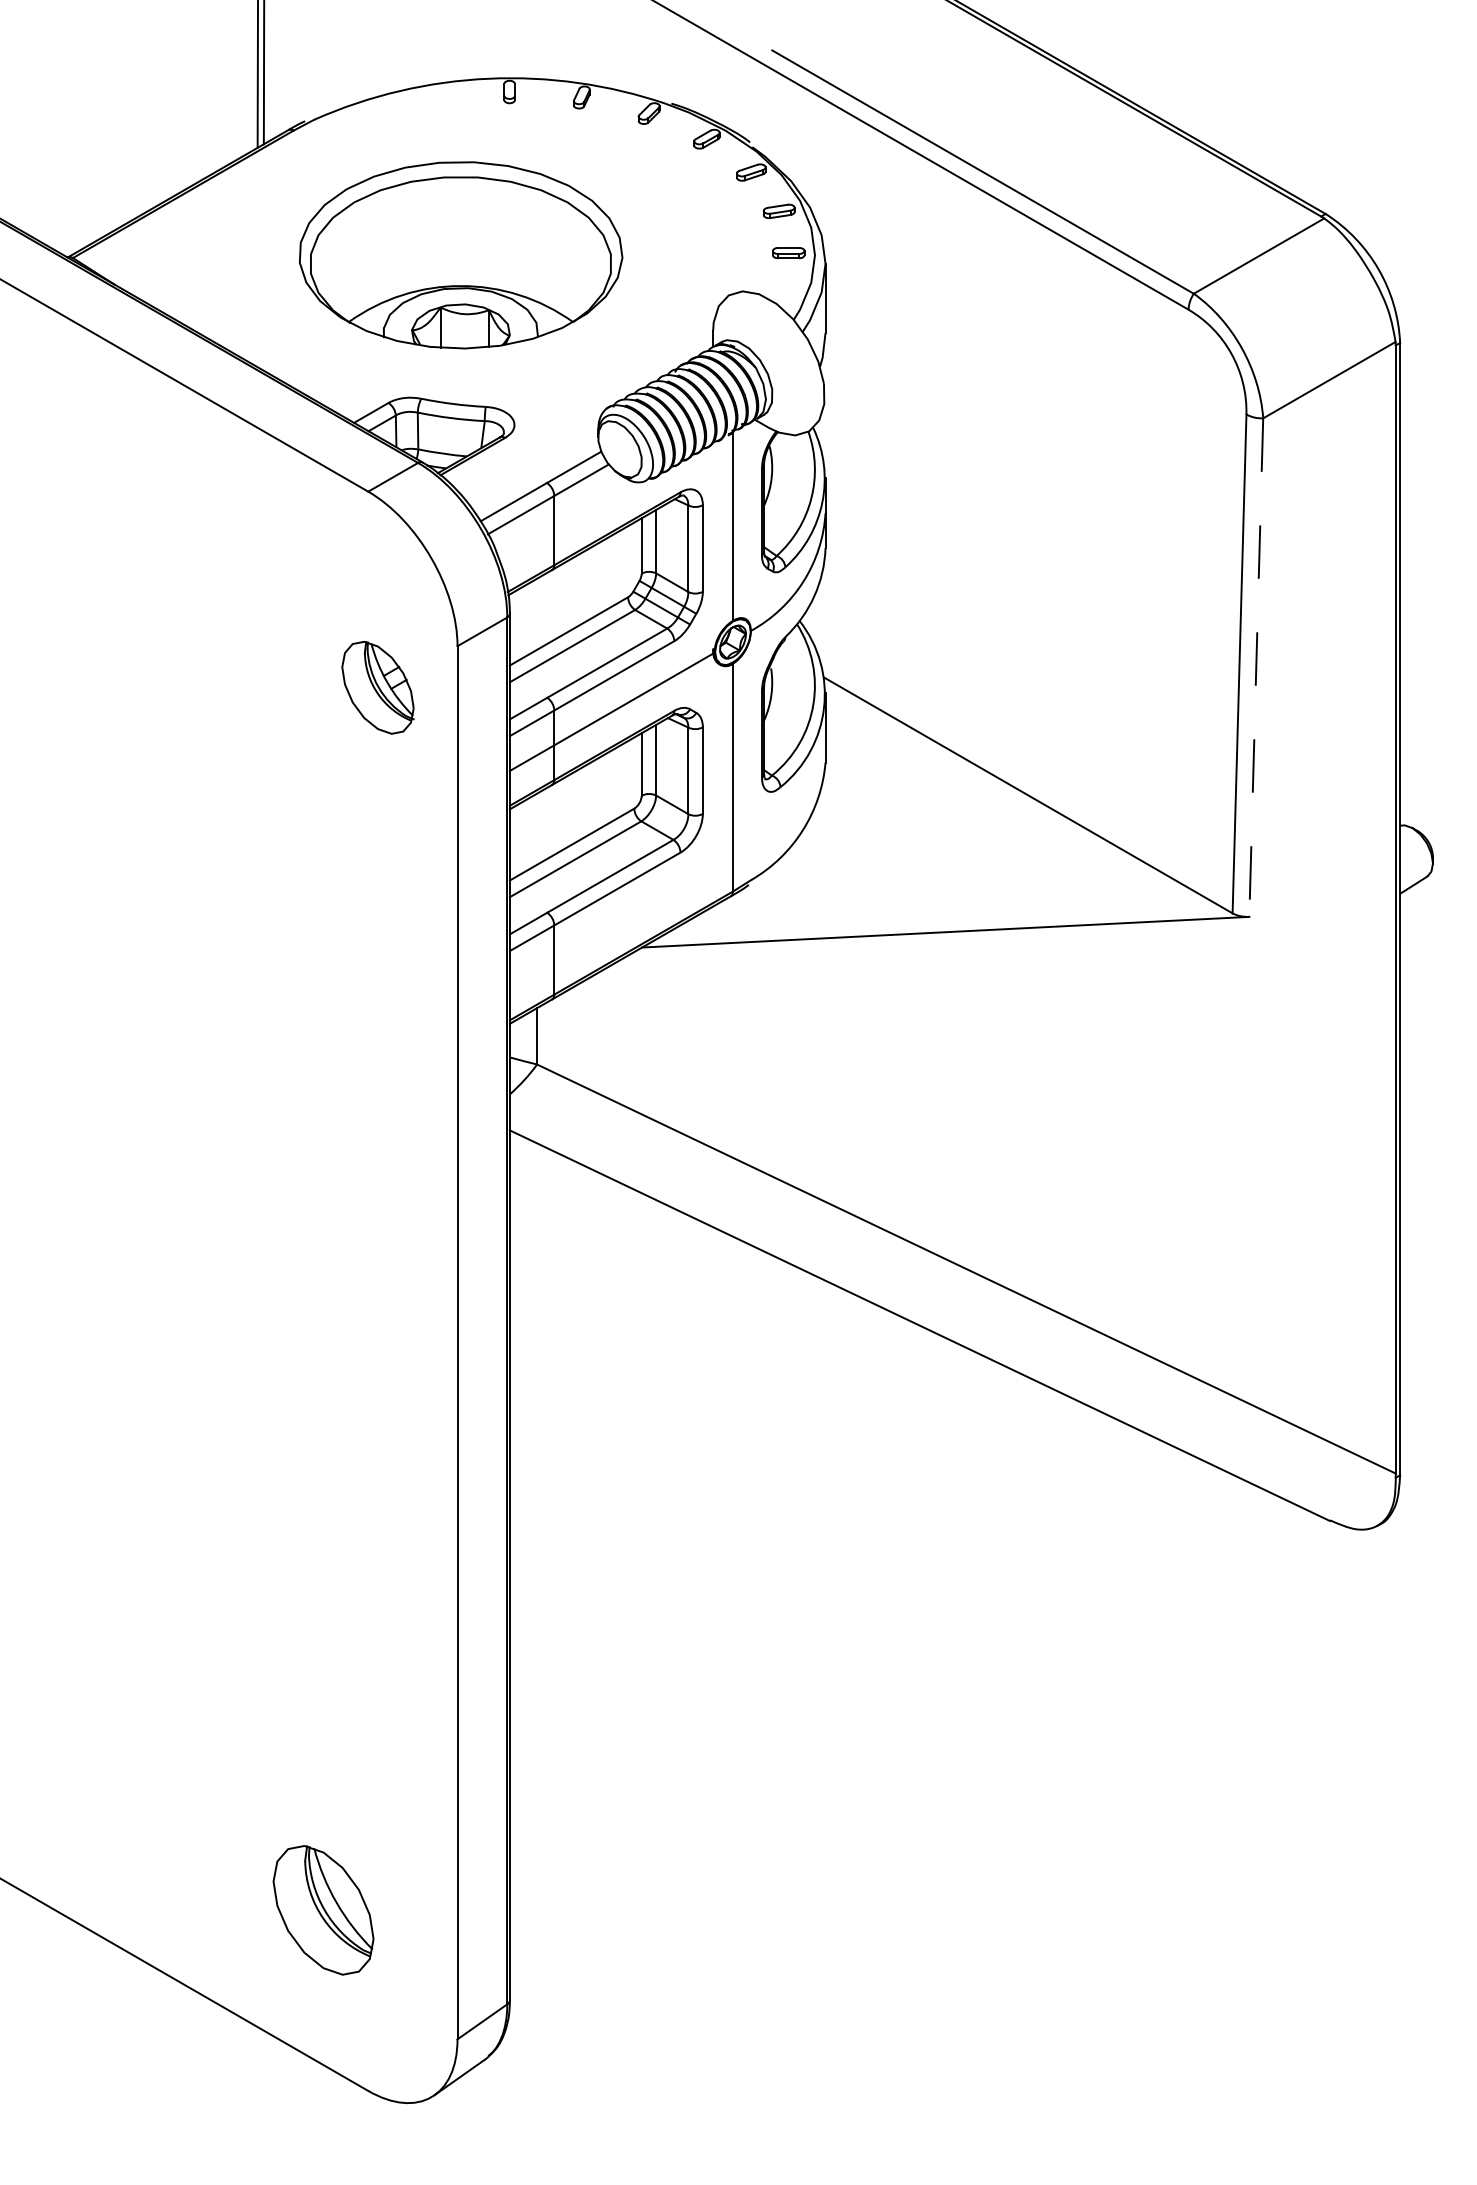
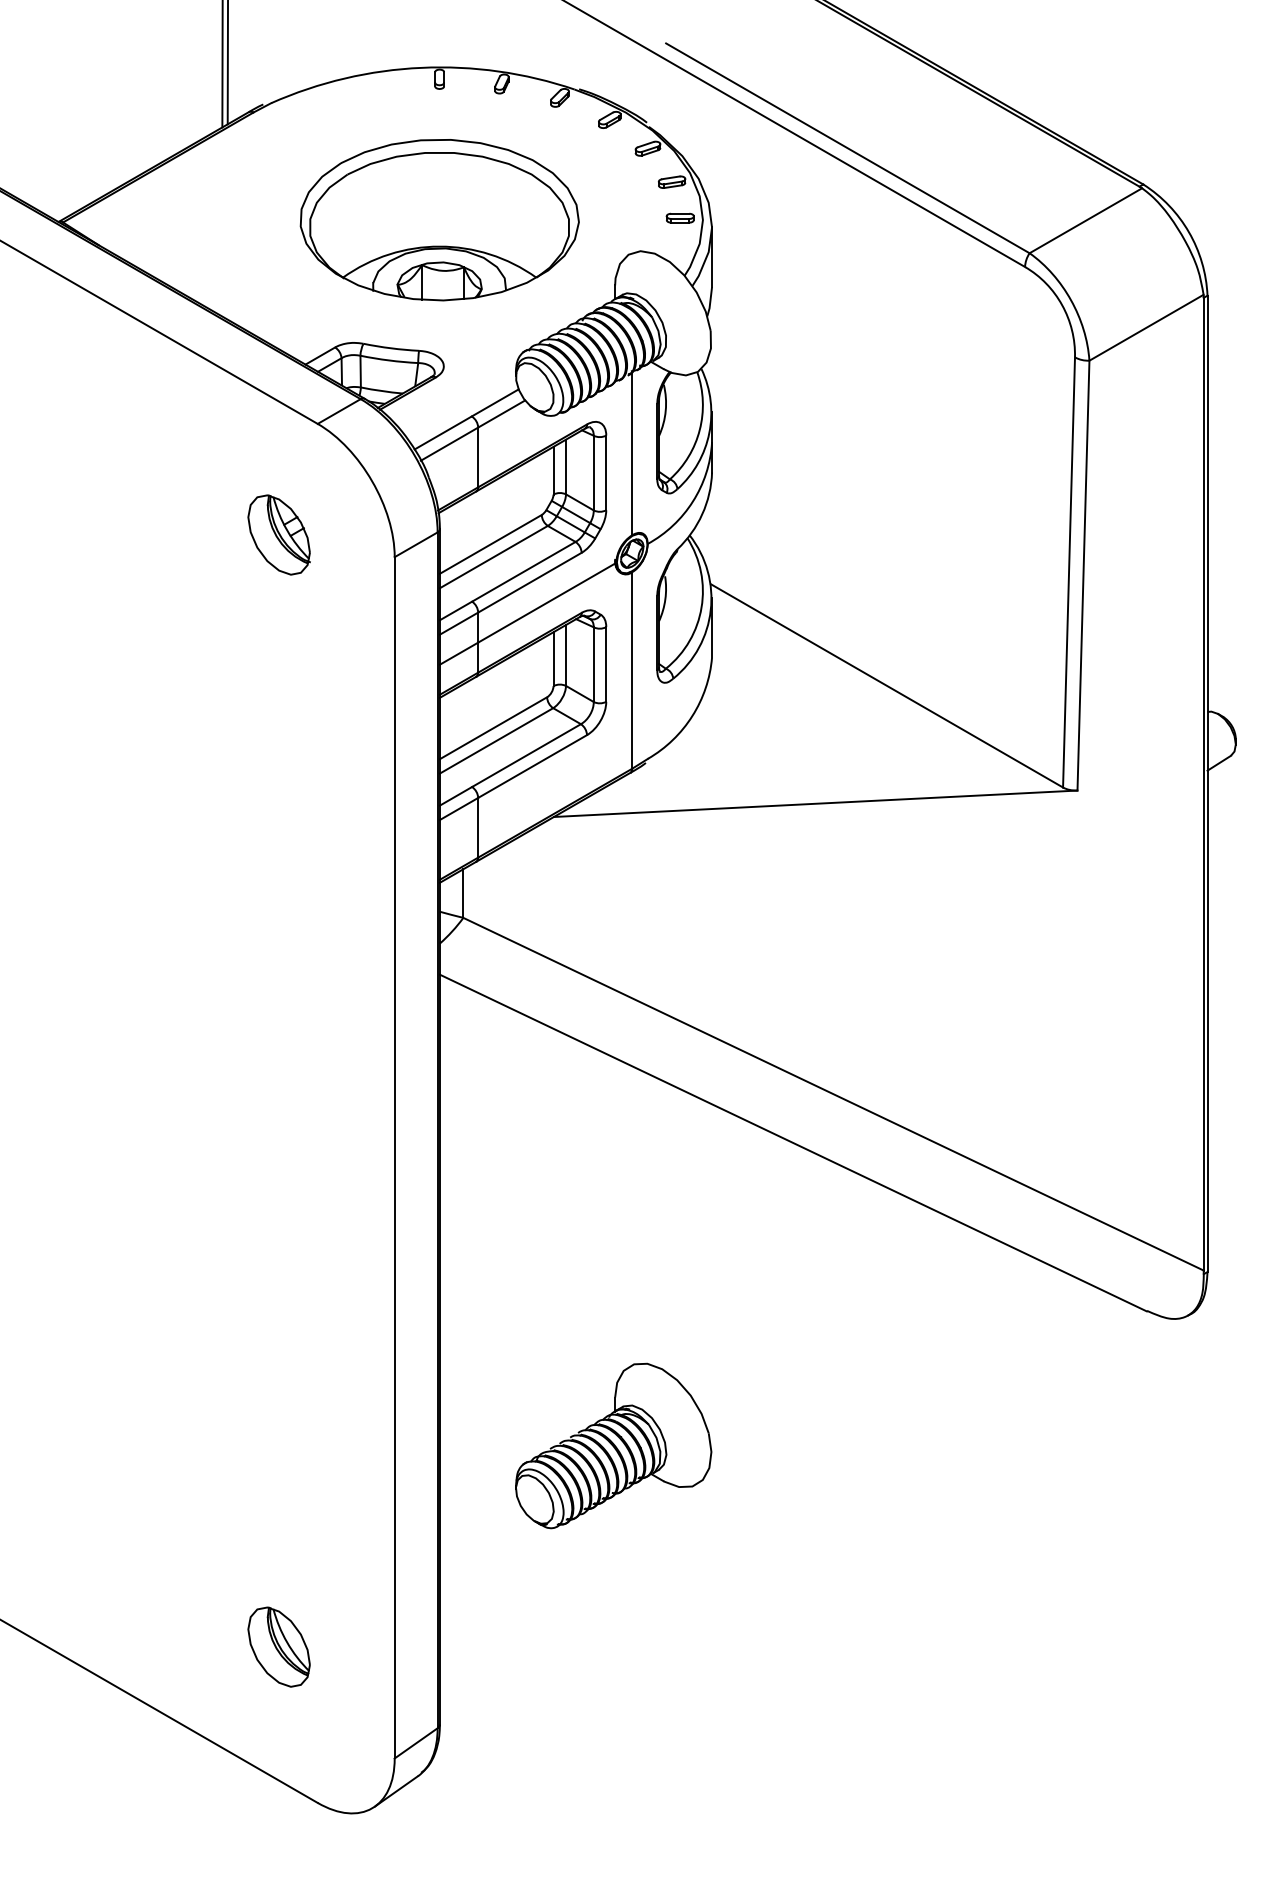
part: (460, 255) -> (439, 220), moved
line: (1256, 668) -> (1083, 576), dashed -> solid
part: (377, 687) -> (278, 534), moved
part: (711, 1676) -> (613, 1445), added
part: (322, 1909) -> (278, 1646), size x0.71

